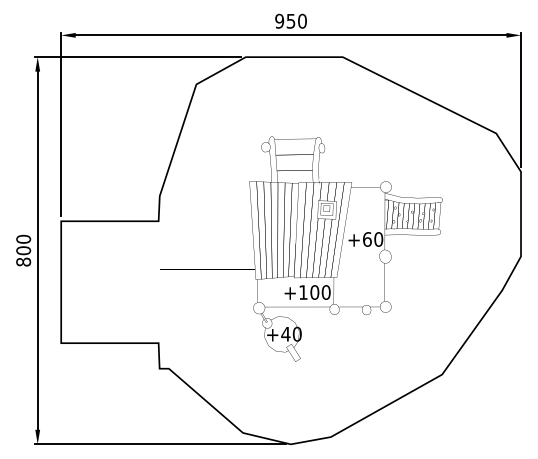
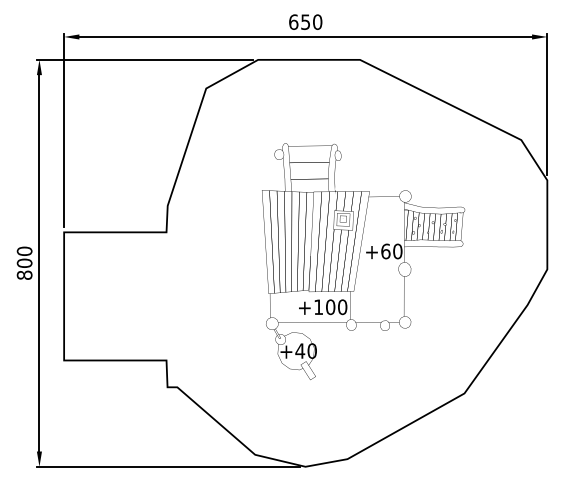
text: (279, 20) -> (293, 21), 950 -> 650

